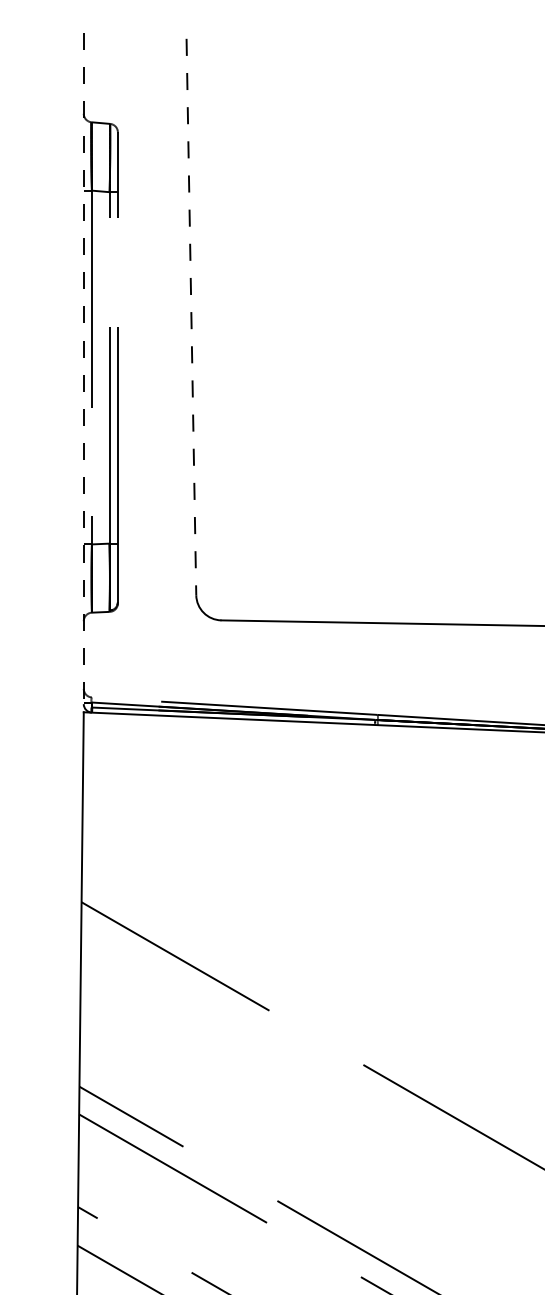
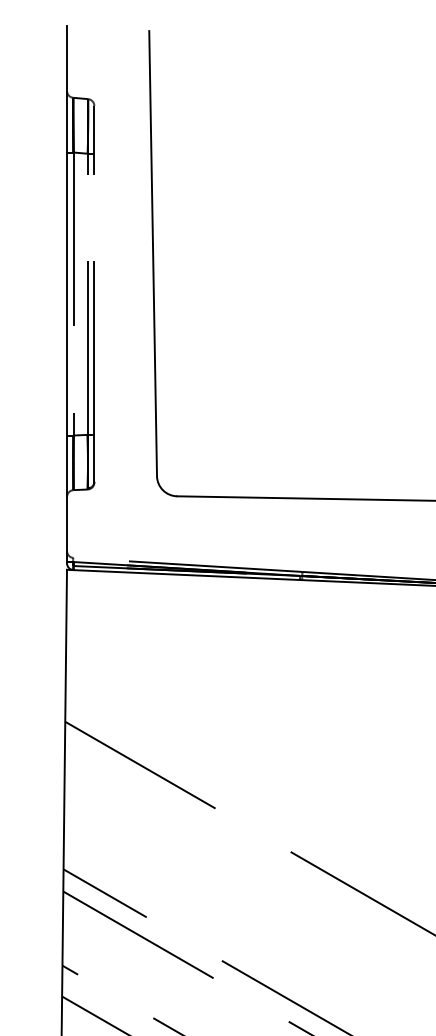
line: (191, 316) -> (153, 253), dashed -> solid
line: (84, 369) -> (67, 295), dashed -> solid

